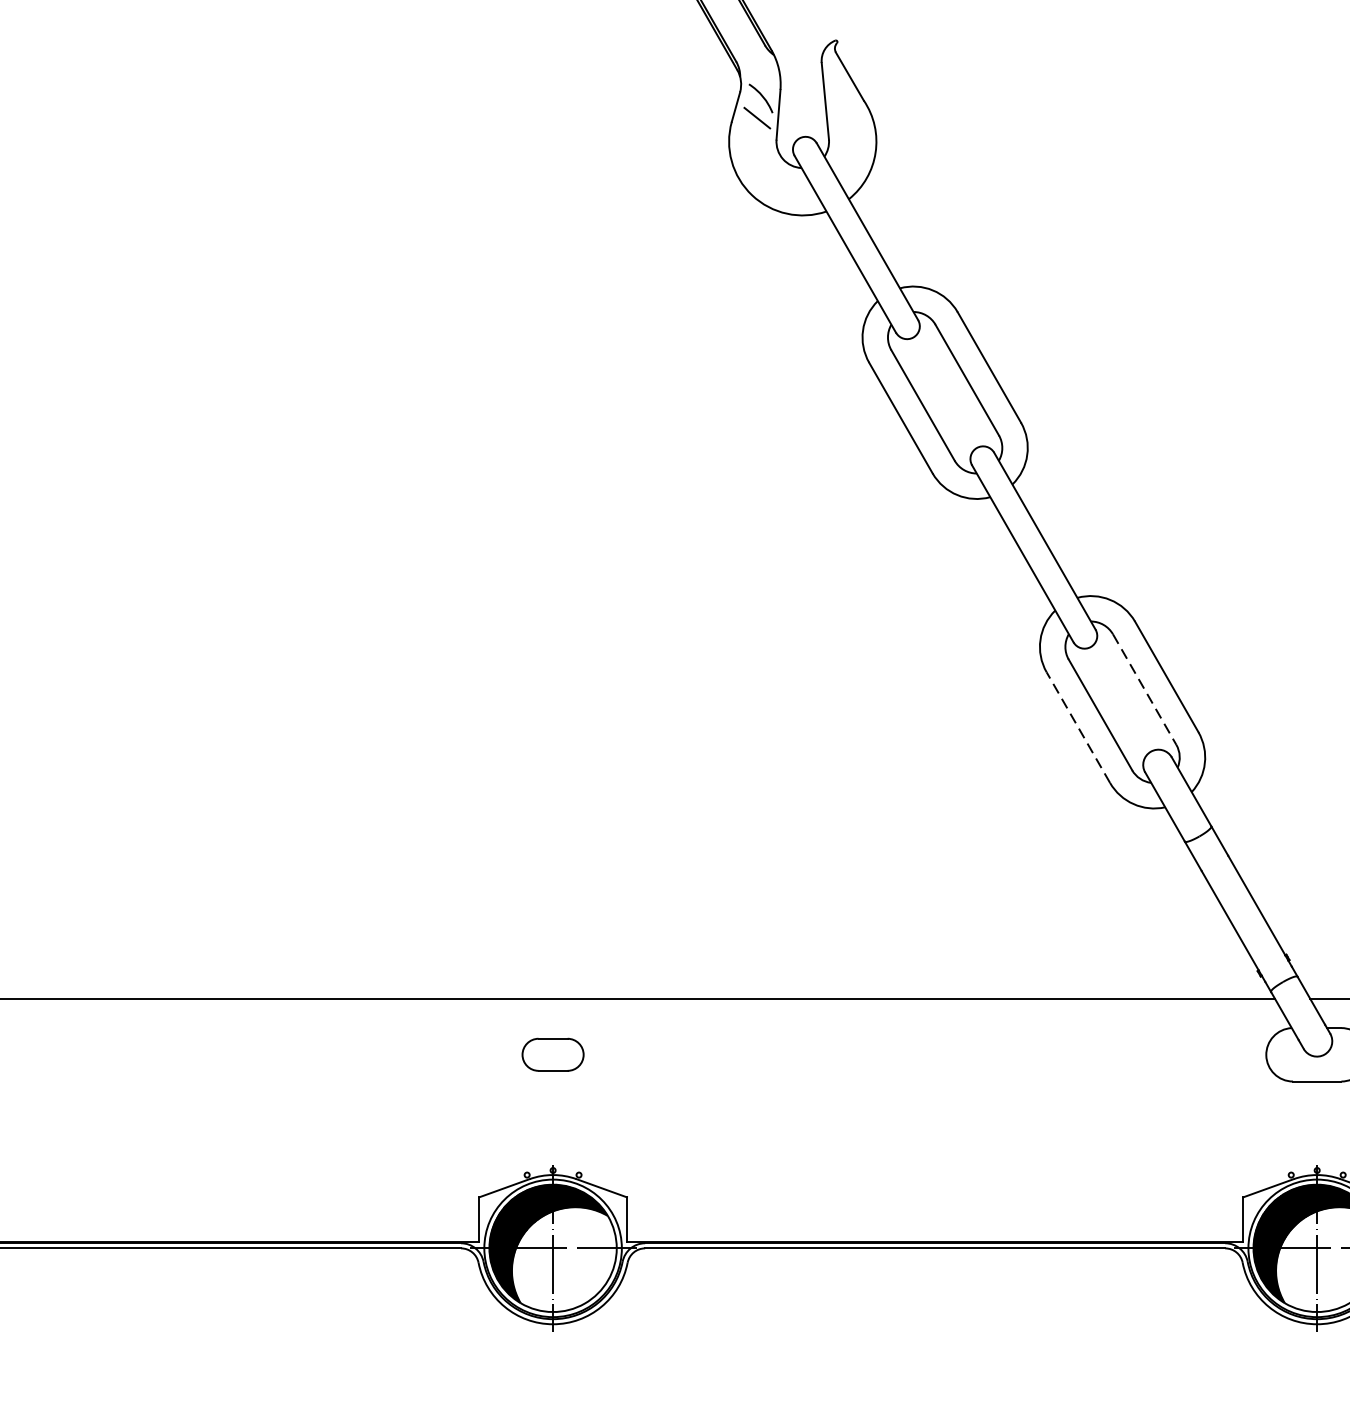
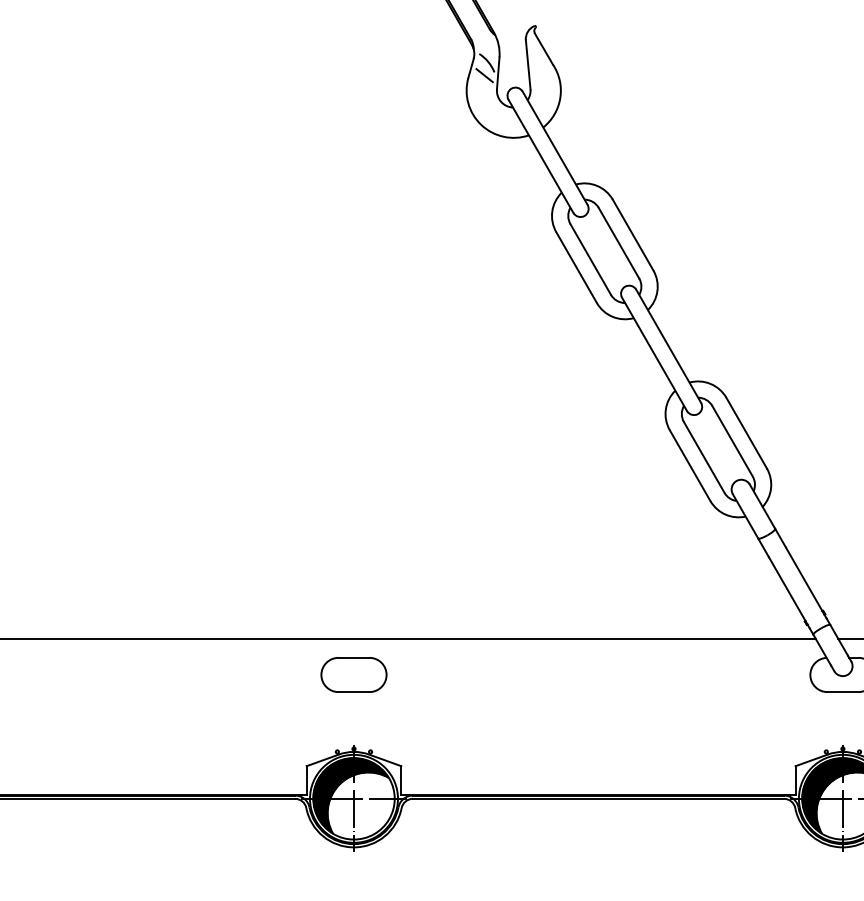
line: (1144, 689) -> (732, 441), dashed -> solid
line: (1078, 727) -> (690, 465), dashed -> solid
part: (552, 1054) -> (353, 674), size x1.67

